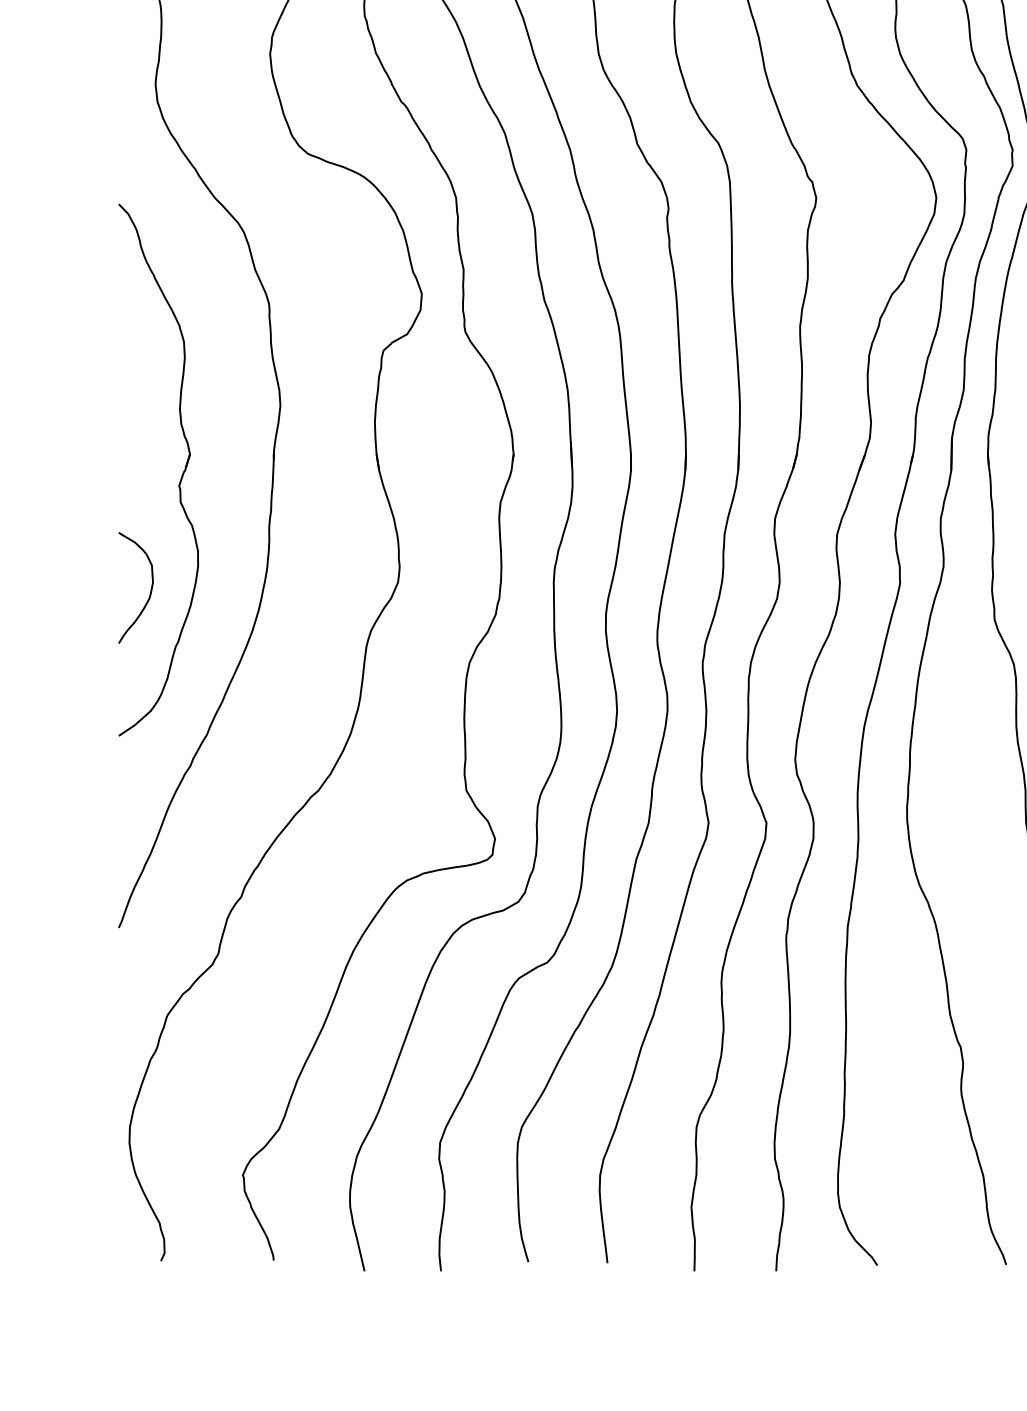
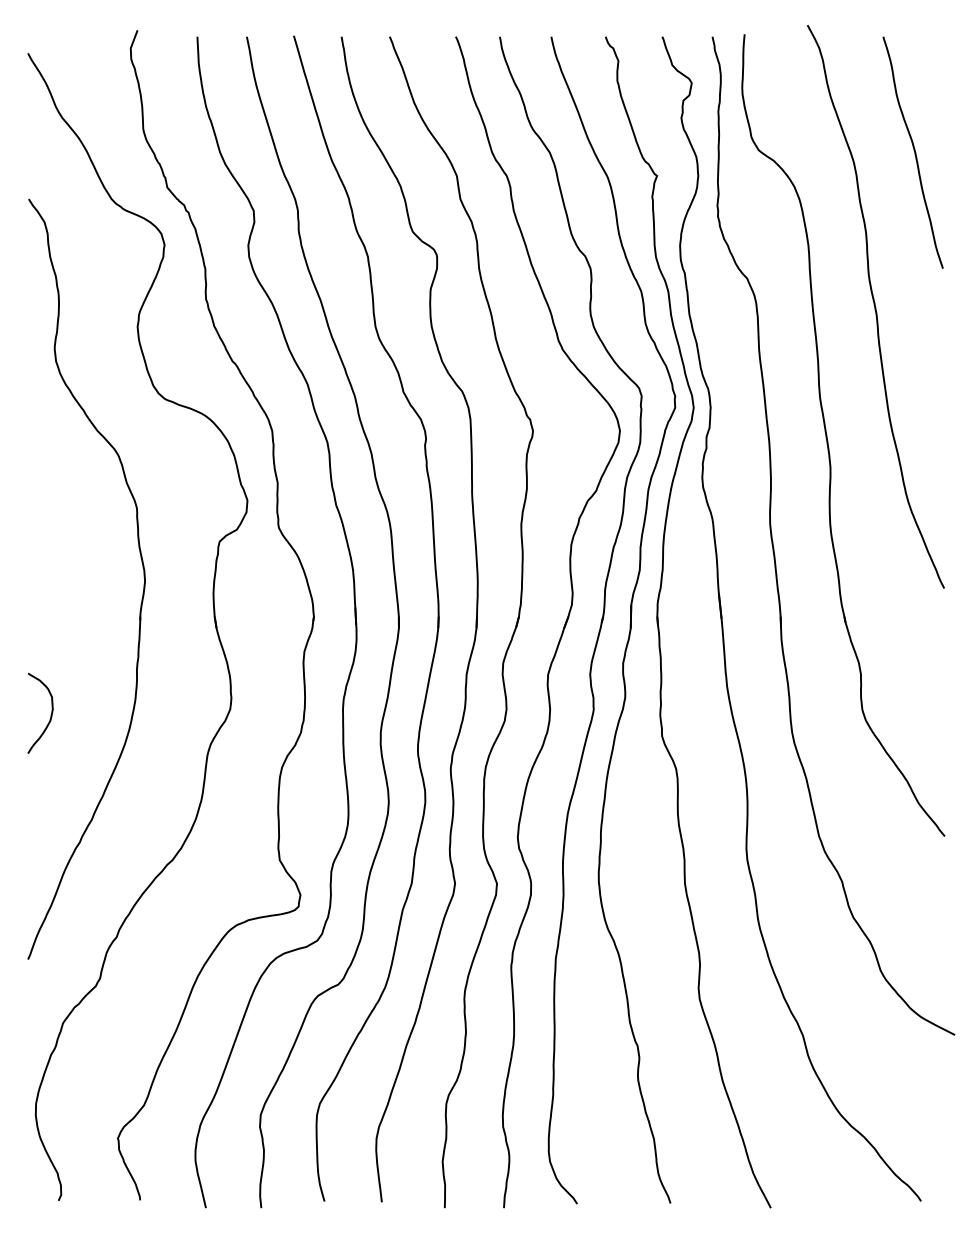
part: (180, 477) -> (72, 633), removed

